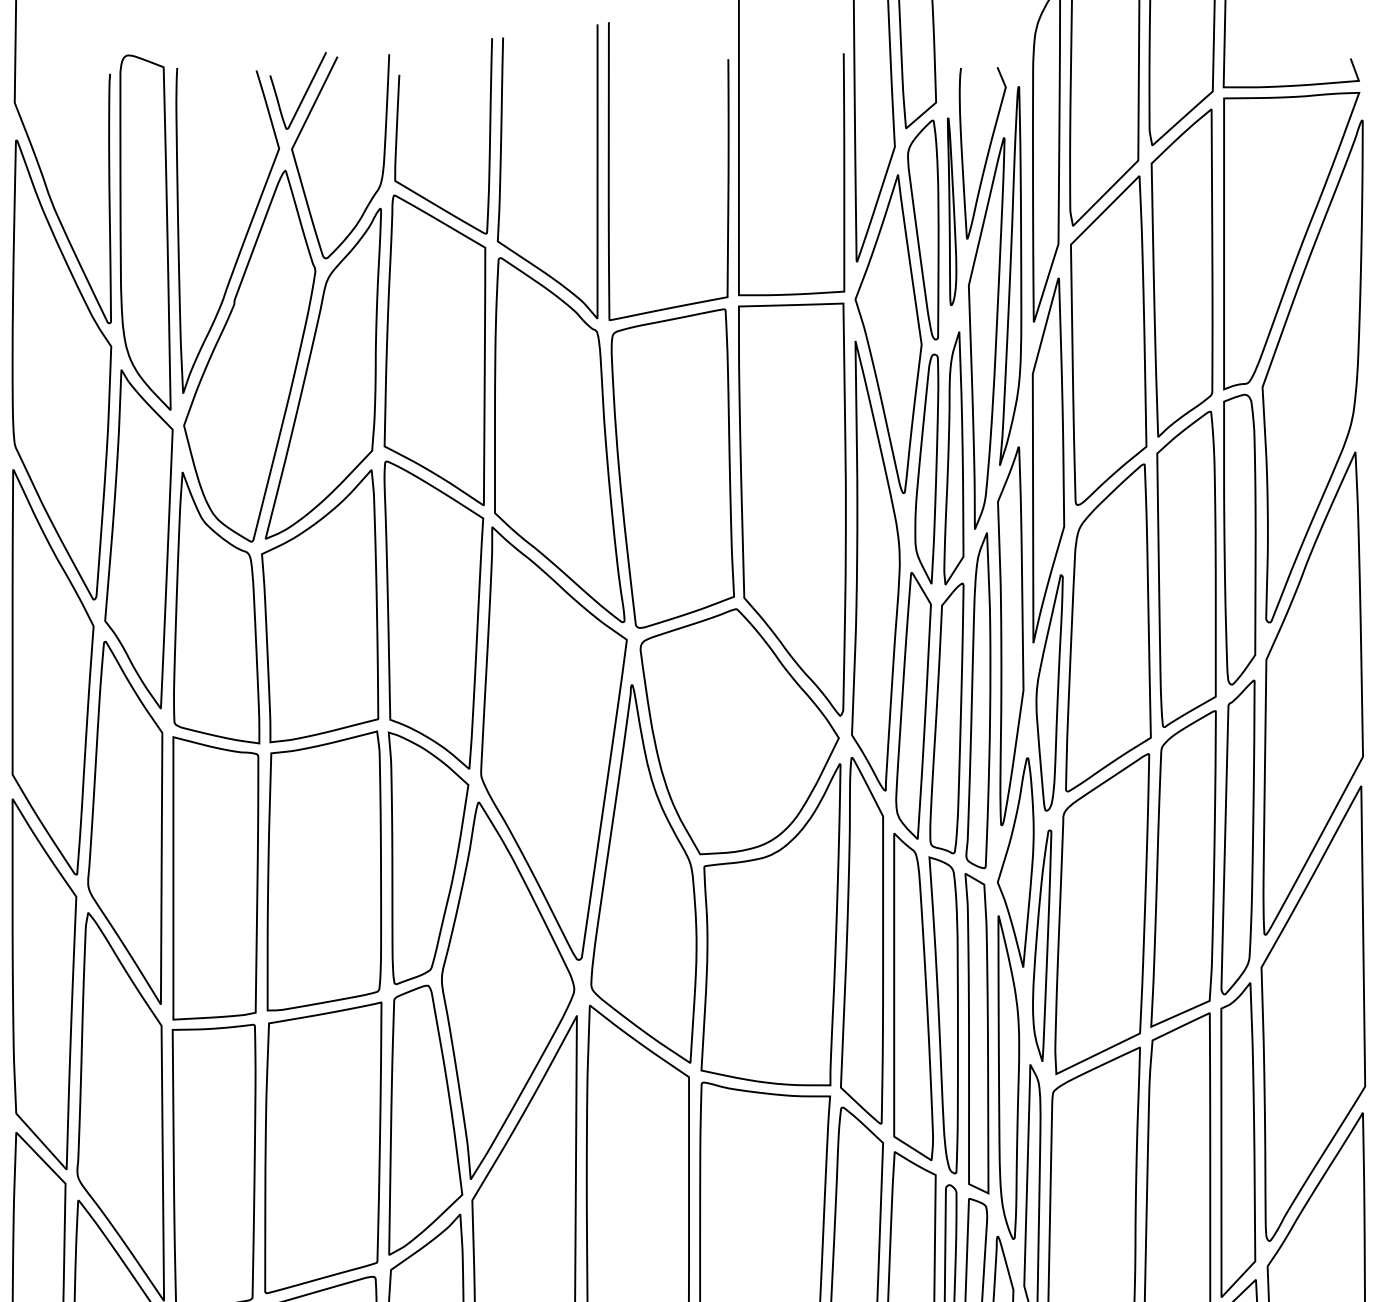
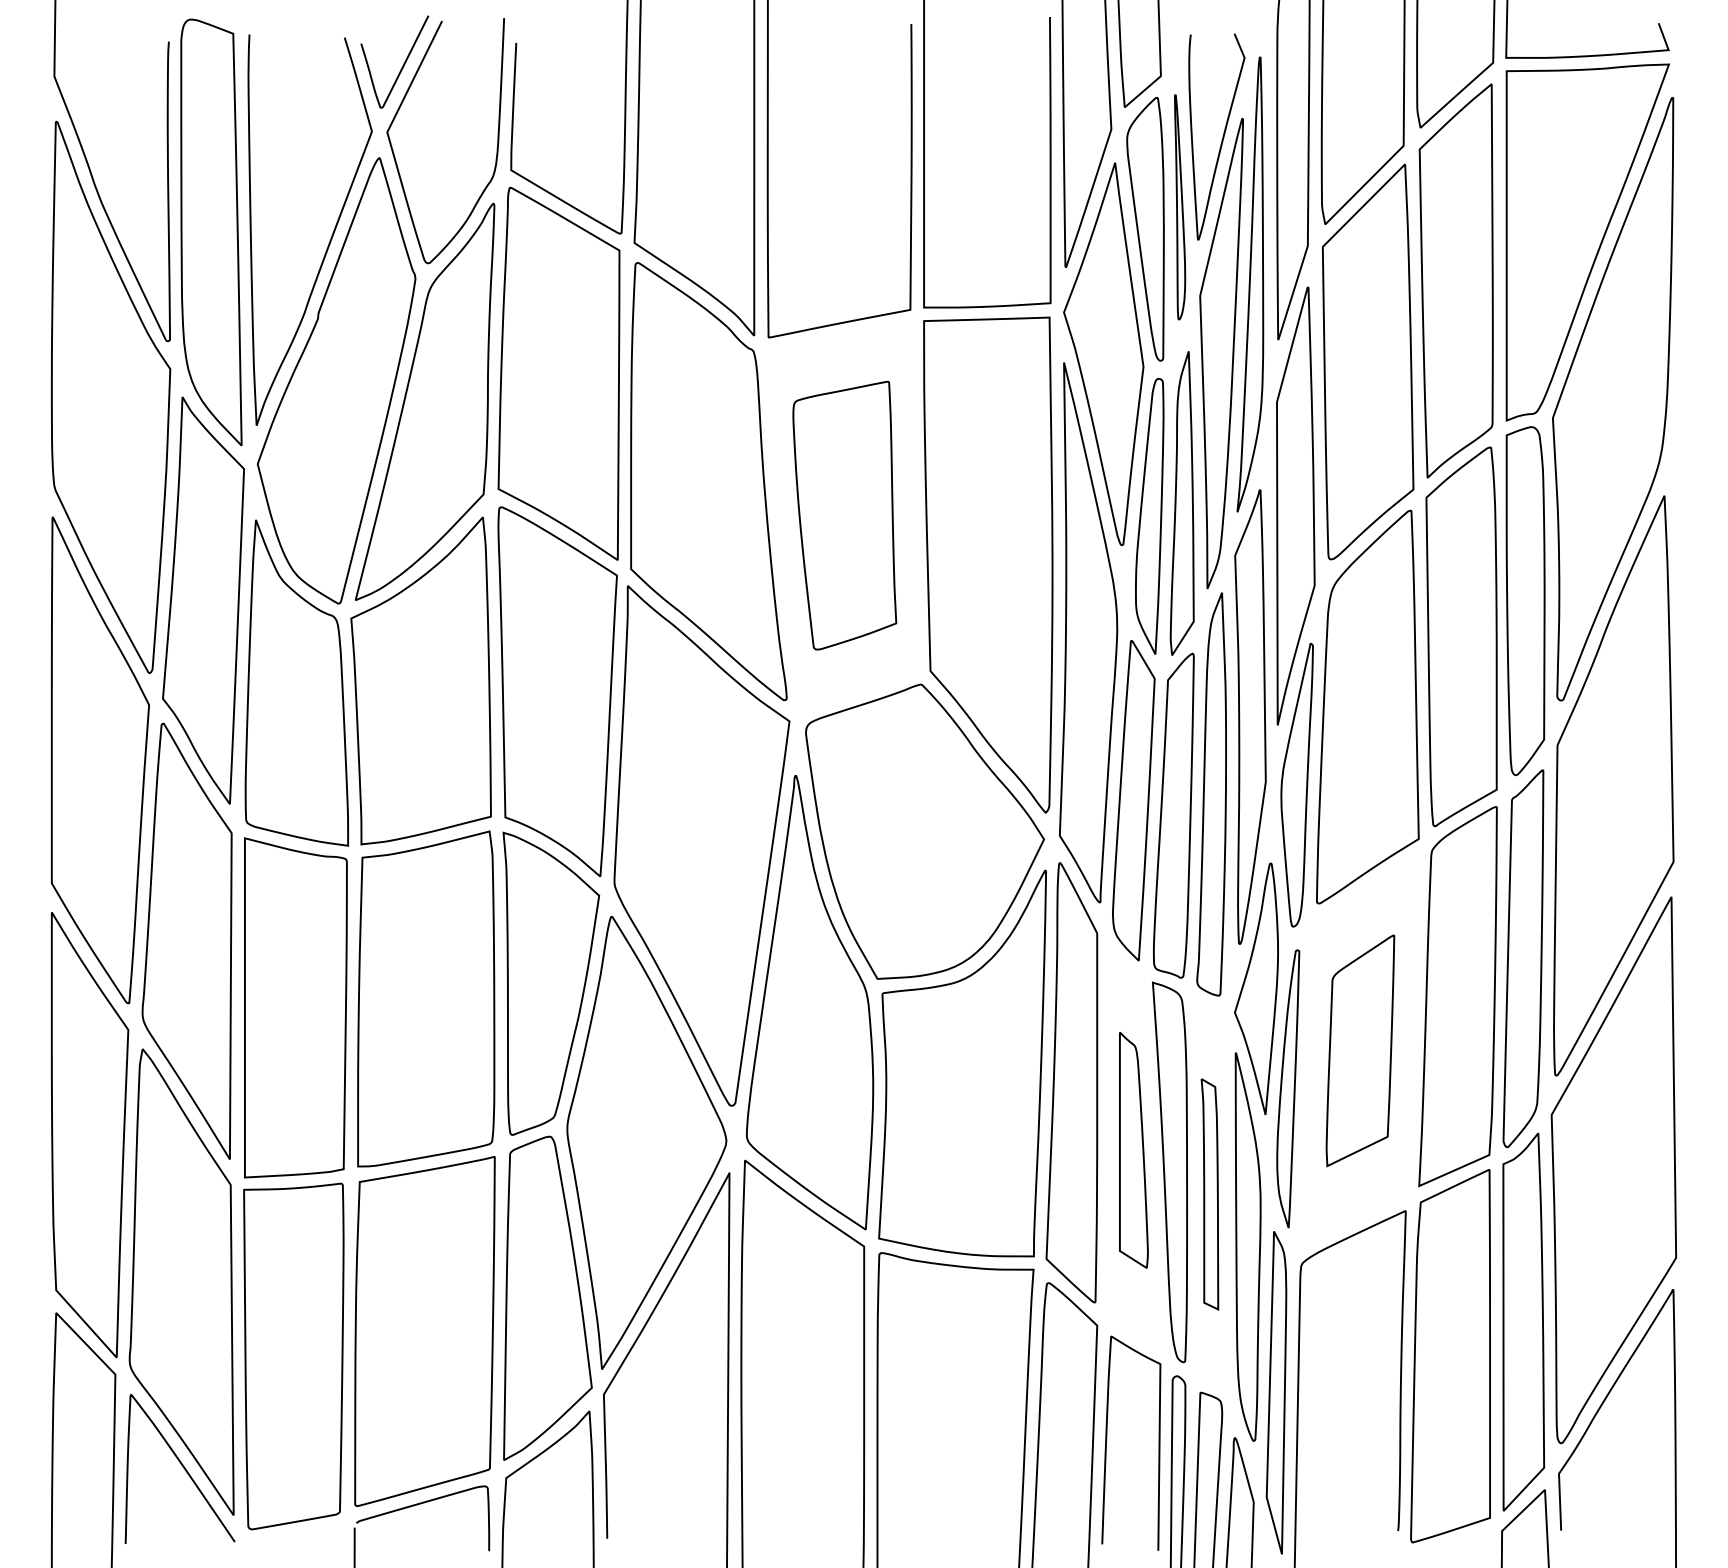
part: (672, 468) -> (844, 515), size x0.7
part: (1102, 913) -> (1360, 1050), size x0.6
part: (913, 997) -> (1133, 1150), size x0.6
part: (976, 1033) -> (1209, 1194), size x0.6

